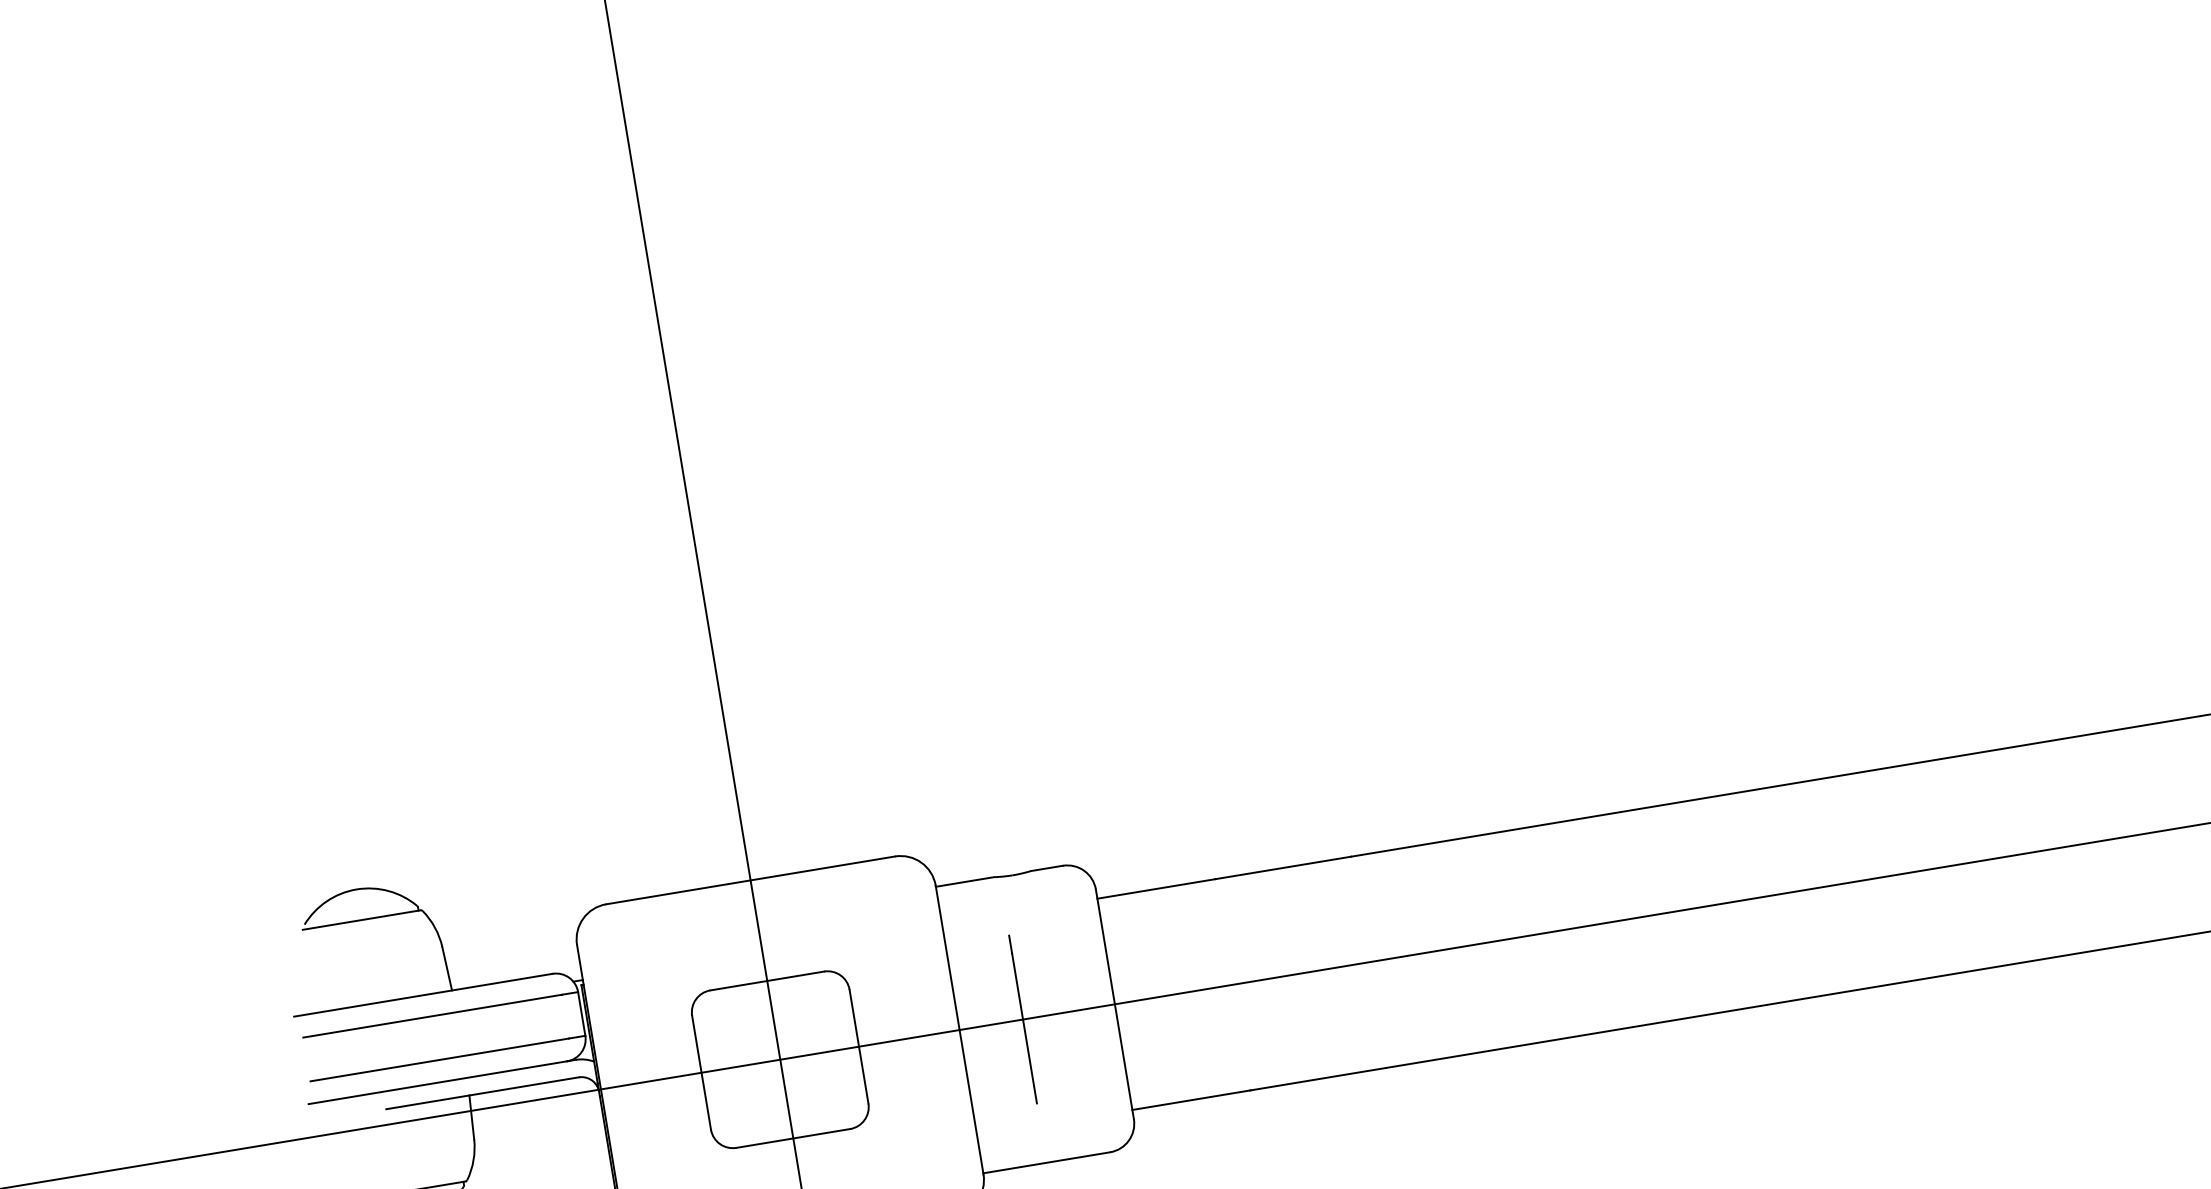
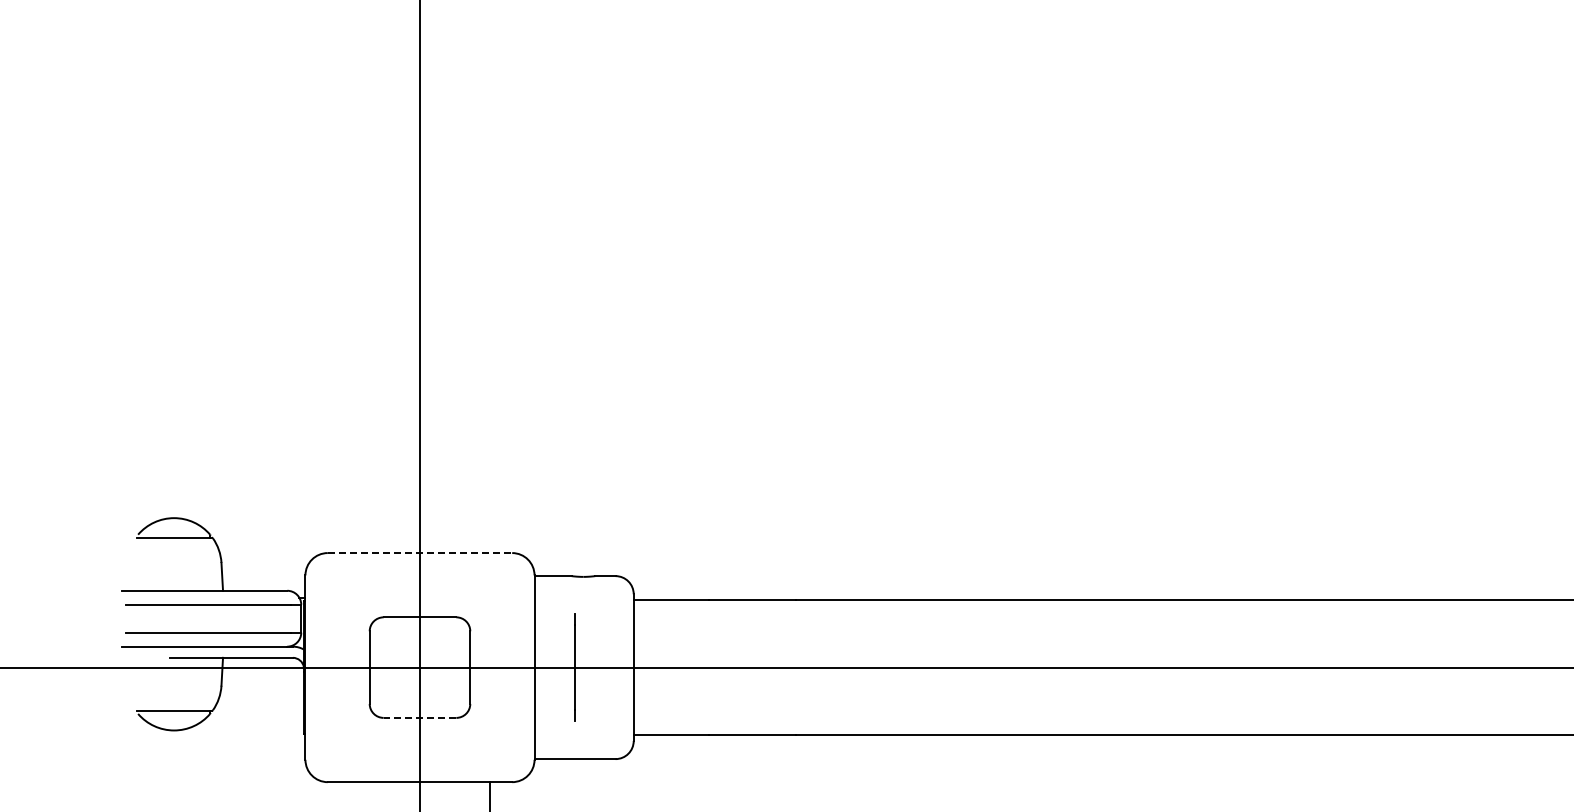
line: (751, 880) -> (420, 553), solid -> dashed
line: (792, 1137) -> (419, 717), solid -> dashed

